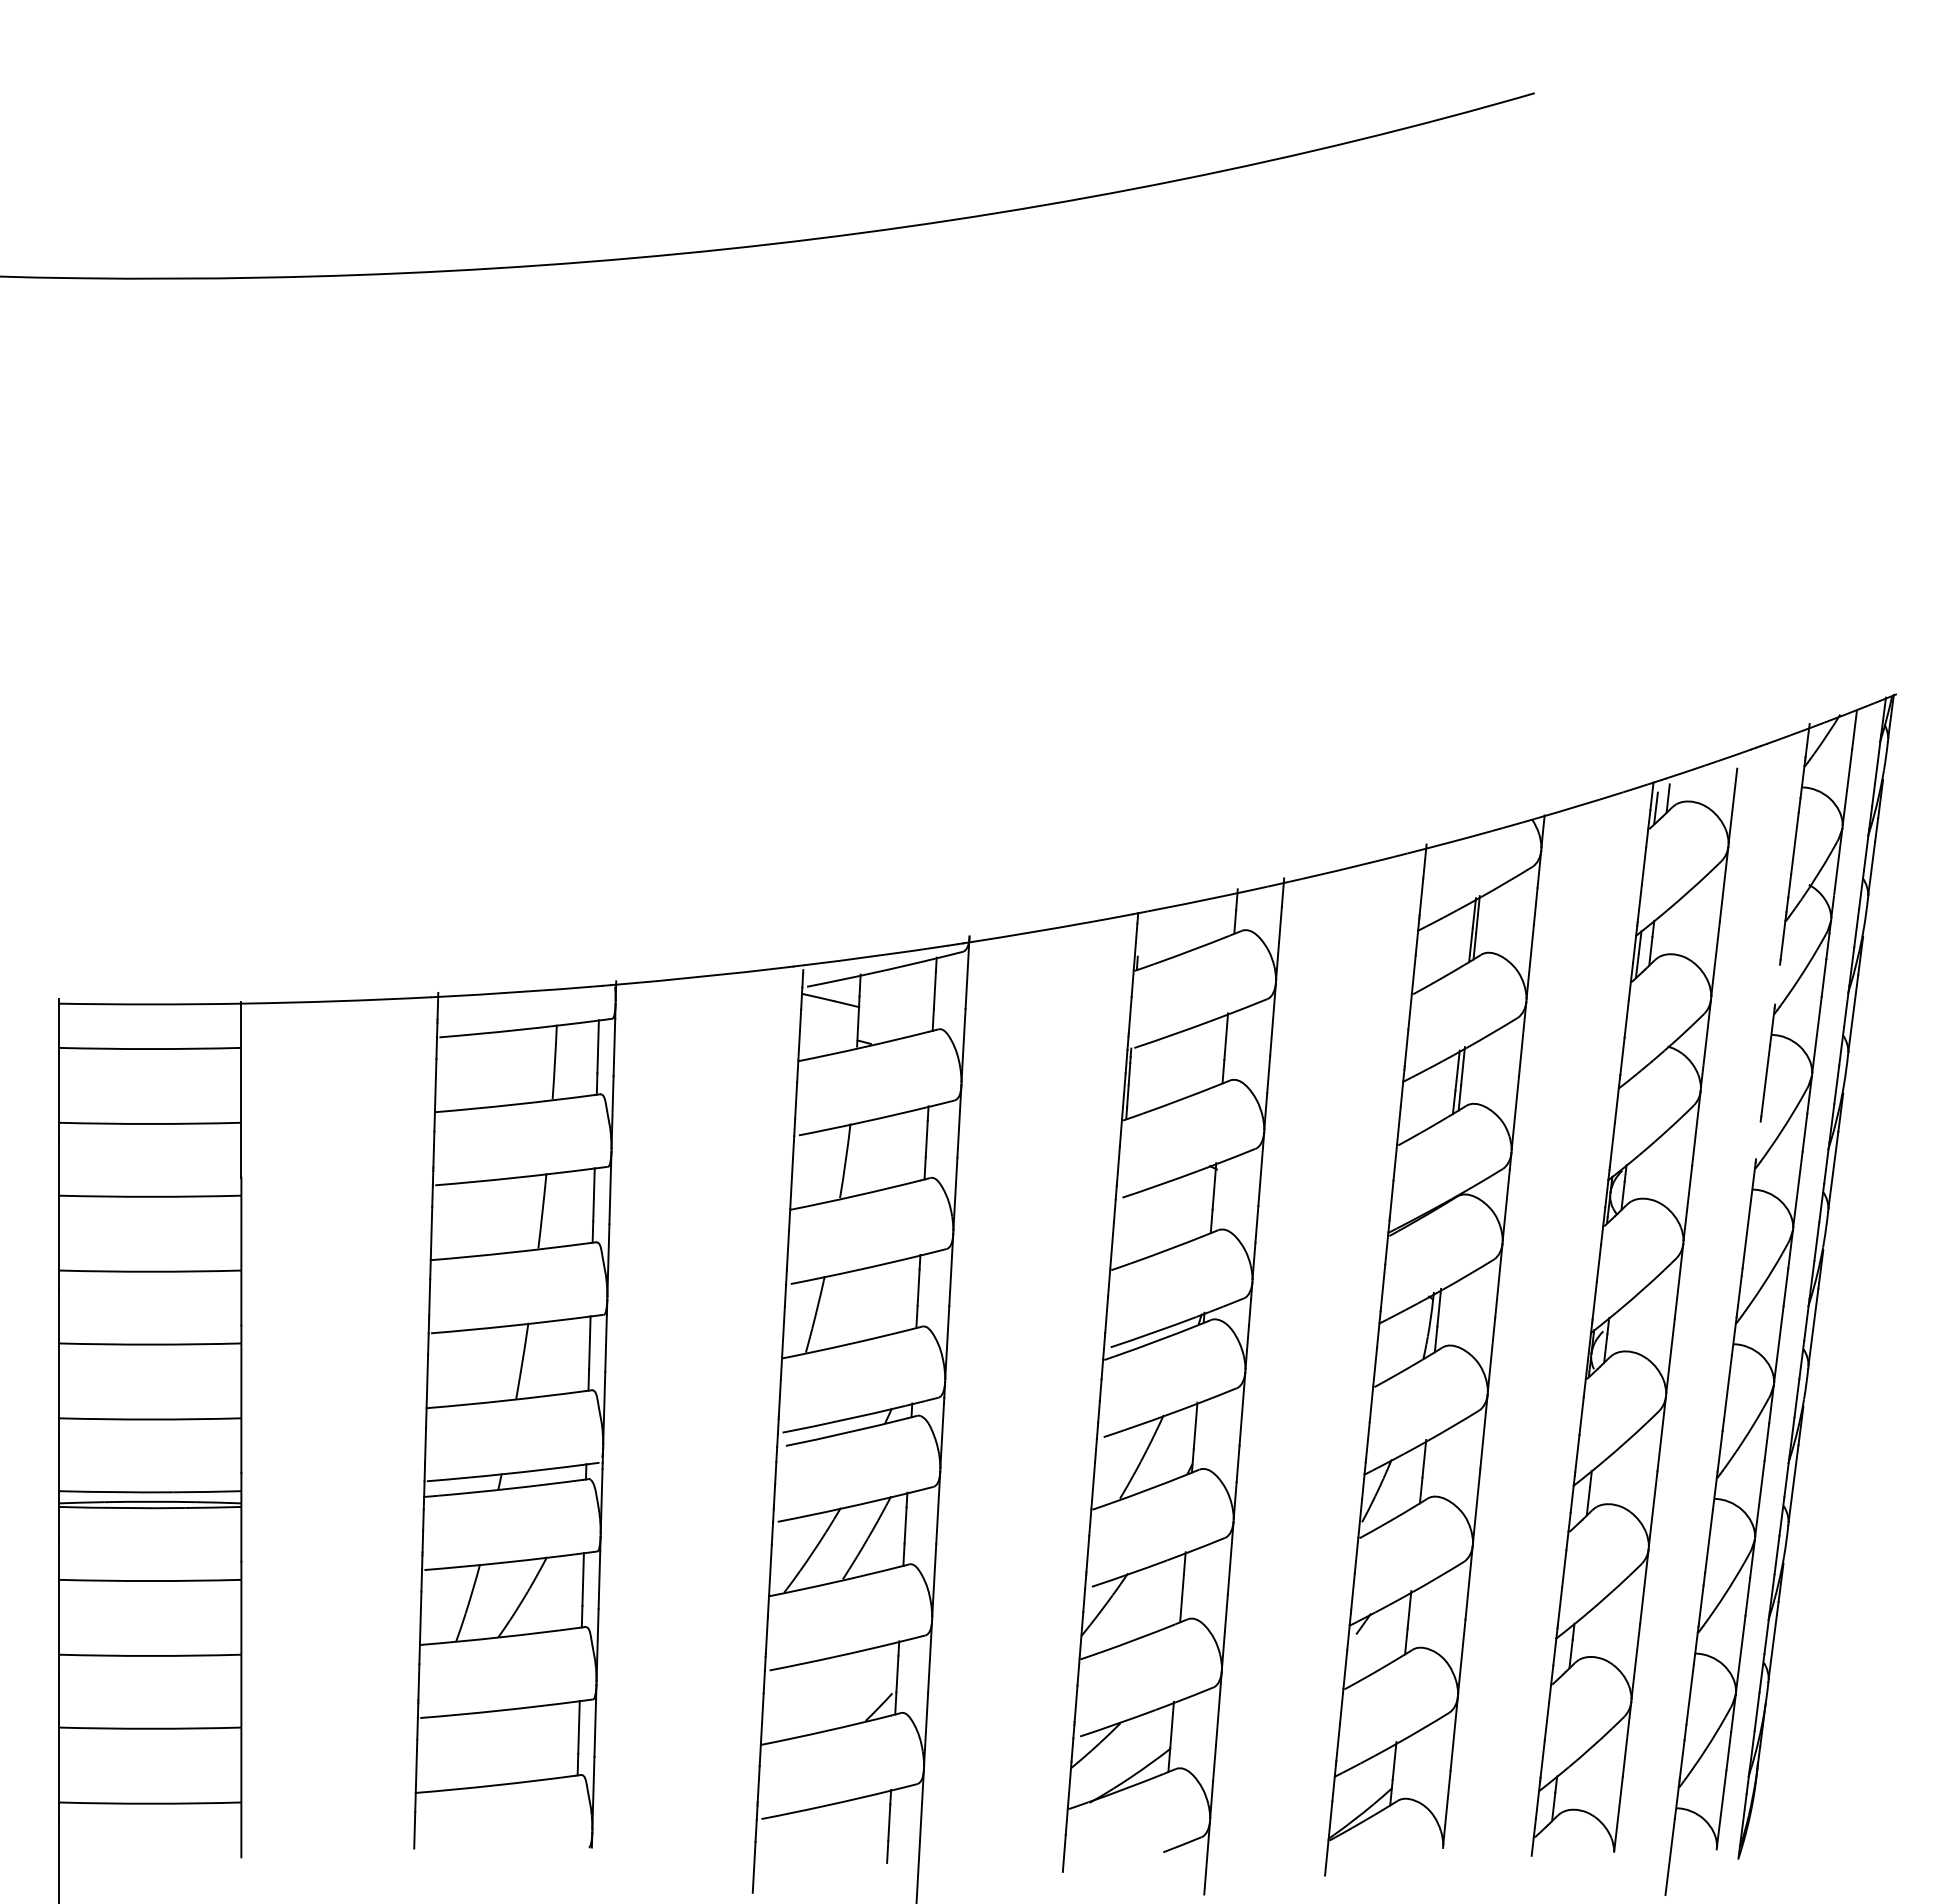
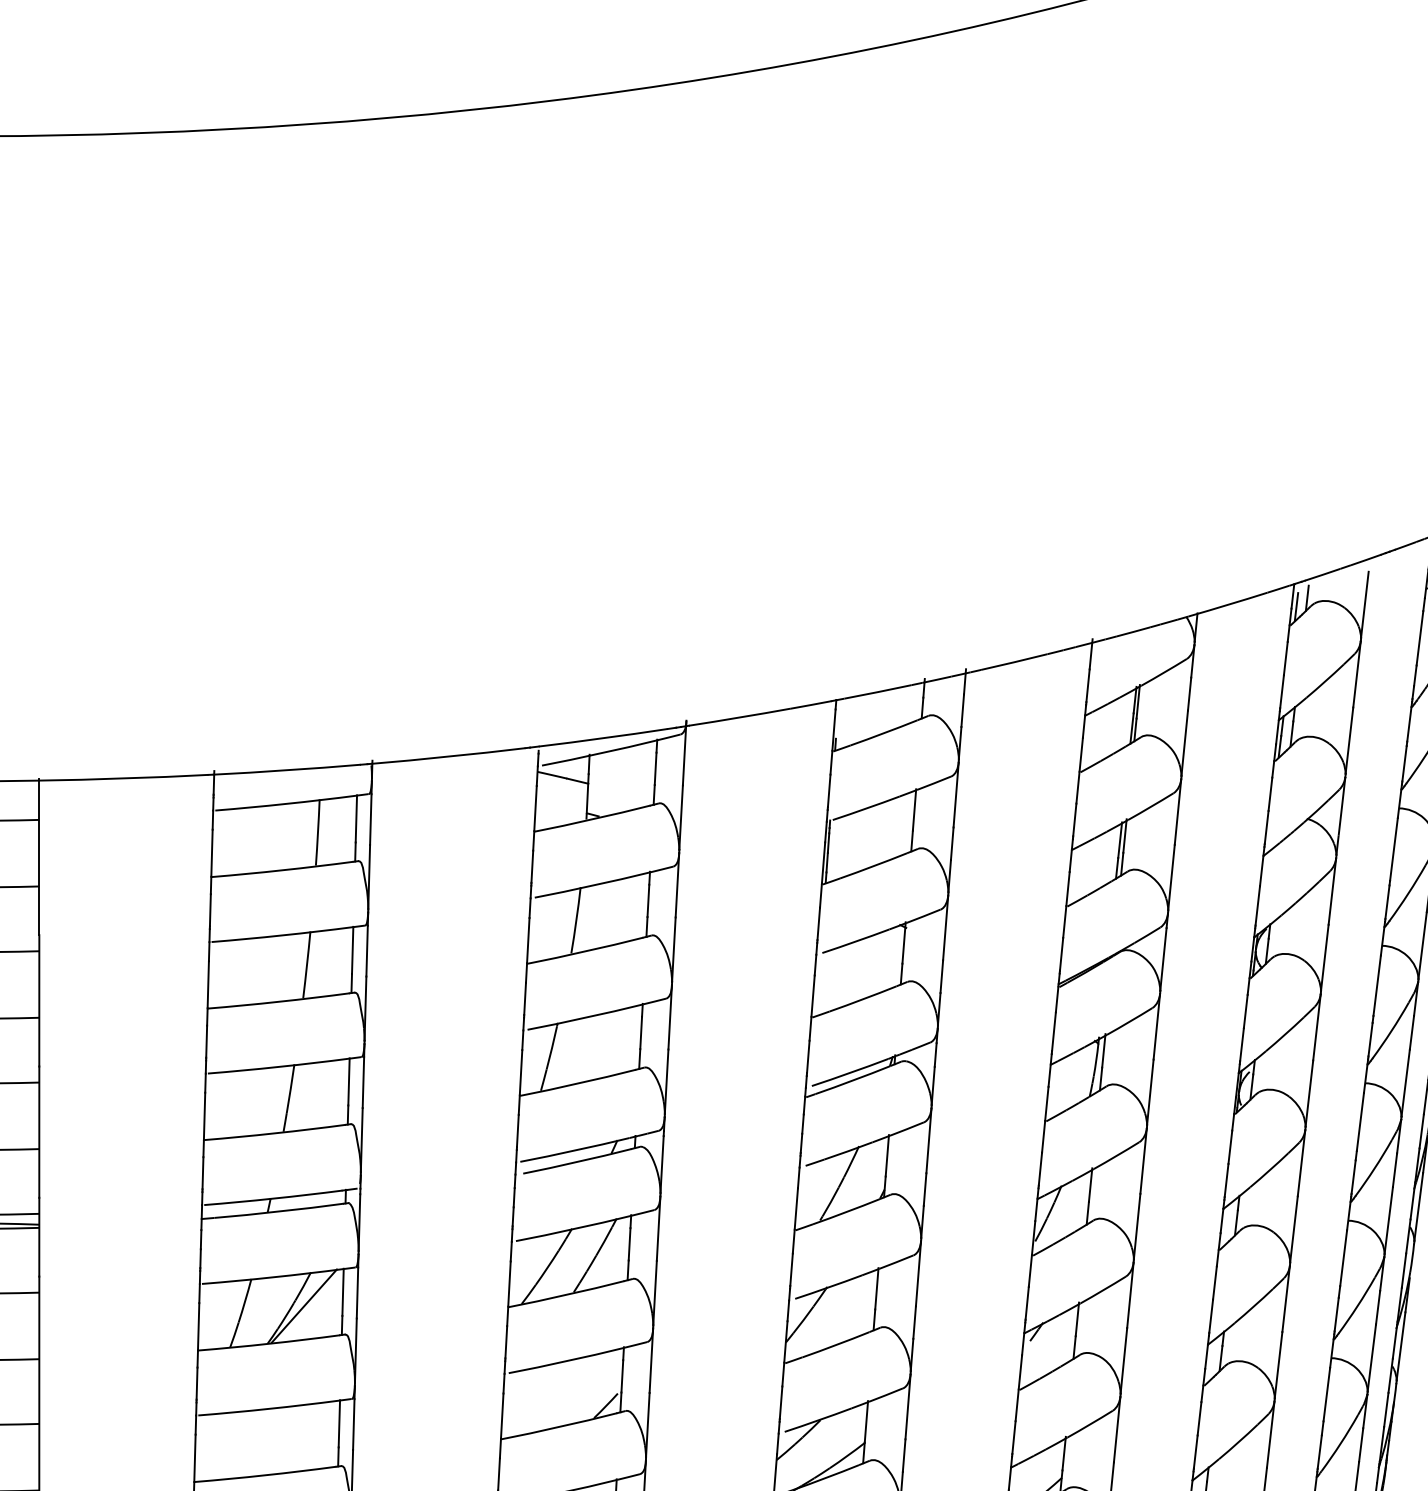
line: (1777, 984) -> (1404, 763), added
line: (1758, 1140) -> (1387, 902), added
line: (539, 1594) -> (304, 1305), added

